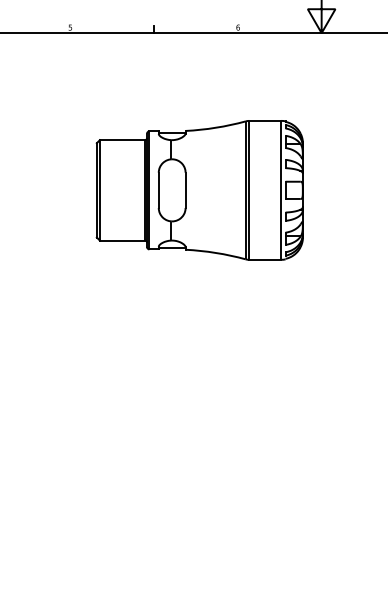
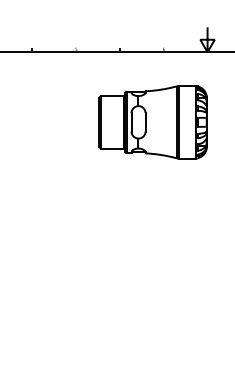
part: (198, 190) -> (152, 122), moved

